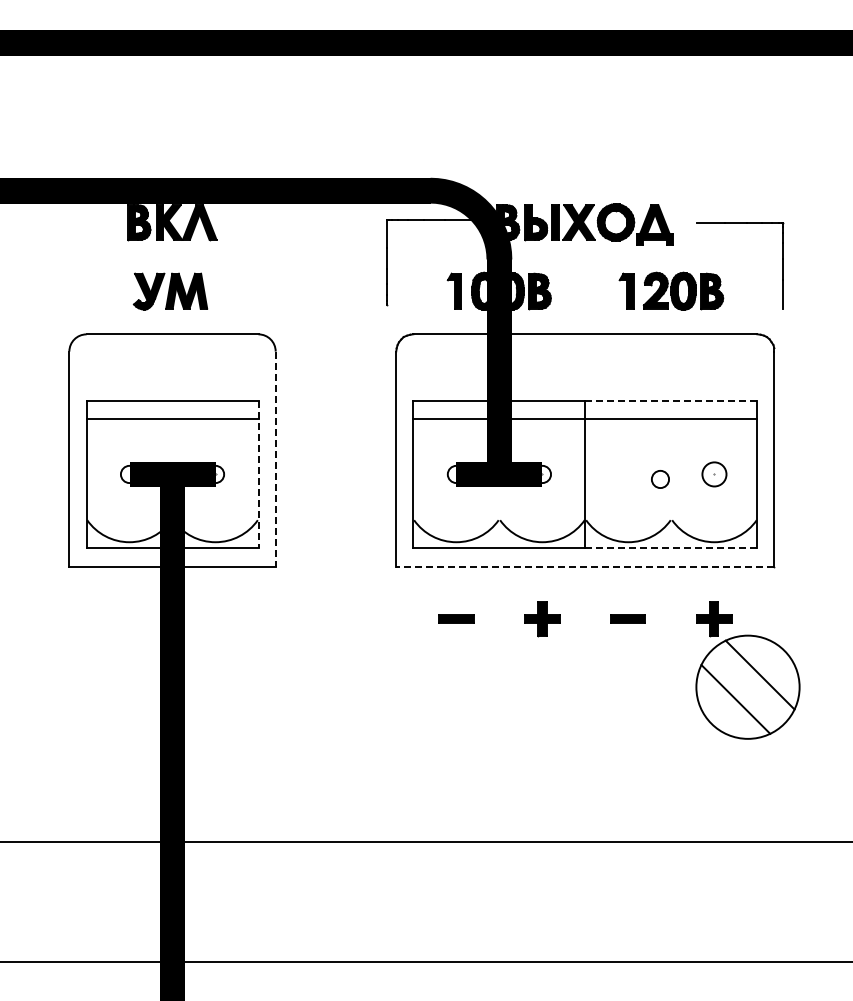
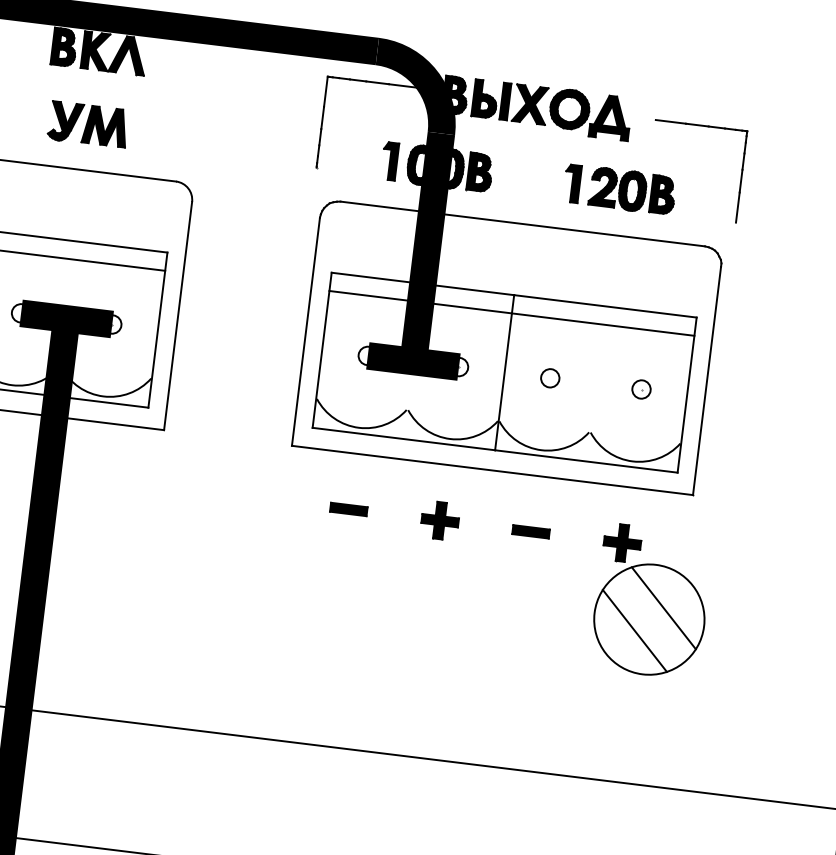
line: (670, 401) -> (604, 306), dashed -> solid
line: (275, 459) -> (177, 316), dashed -> solid
line: (258, 474) -> (157, 330), dashed -> solid
part: (714, 474) -> (641, 389), size x0.71
circle: (660, 479) -> (550, 378), moved
line: (671, 547) -> (586, 461), dashed -> solid
line: (584, 566) -> (491, 470), dashed -> solid

